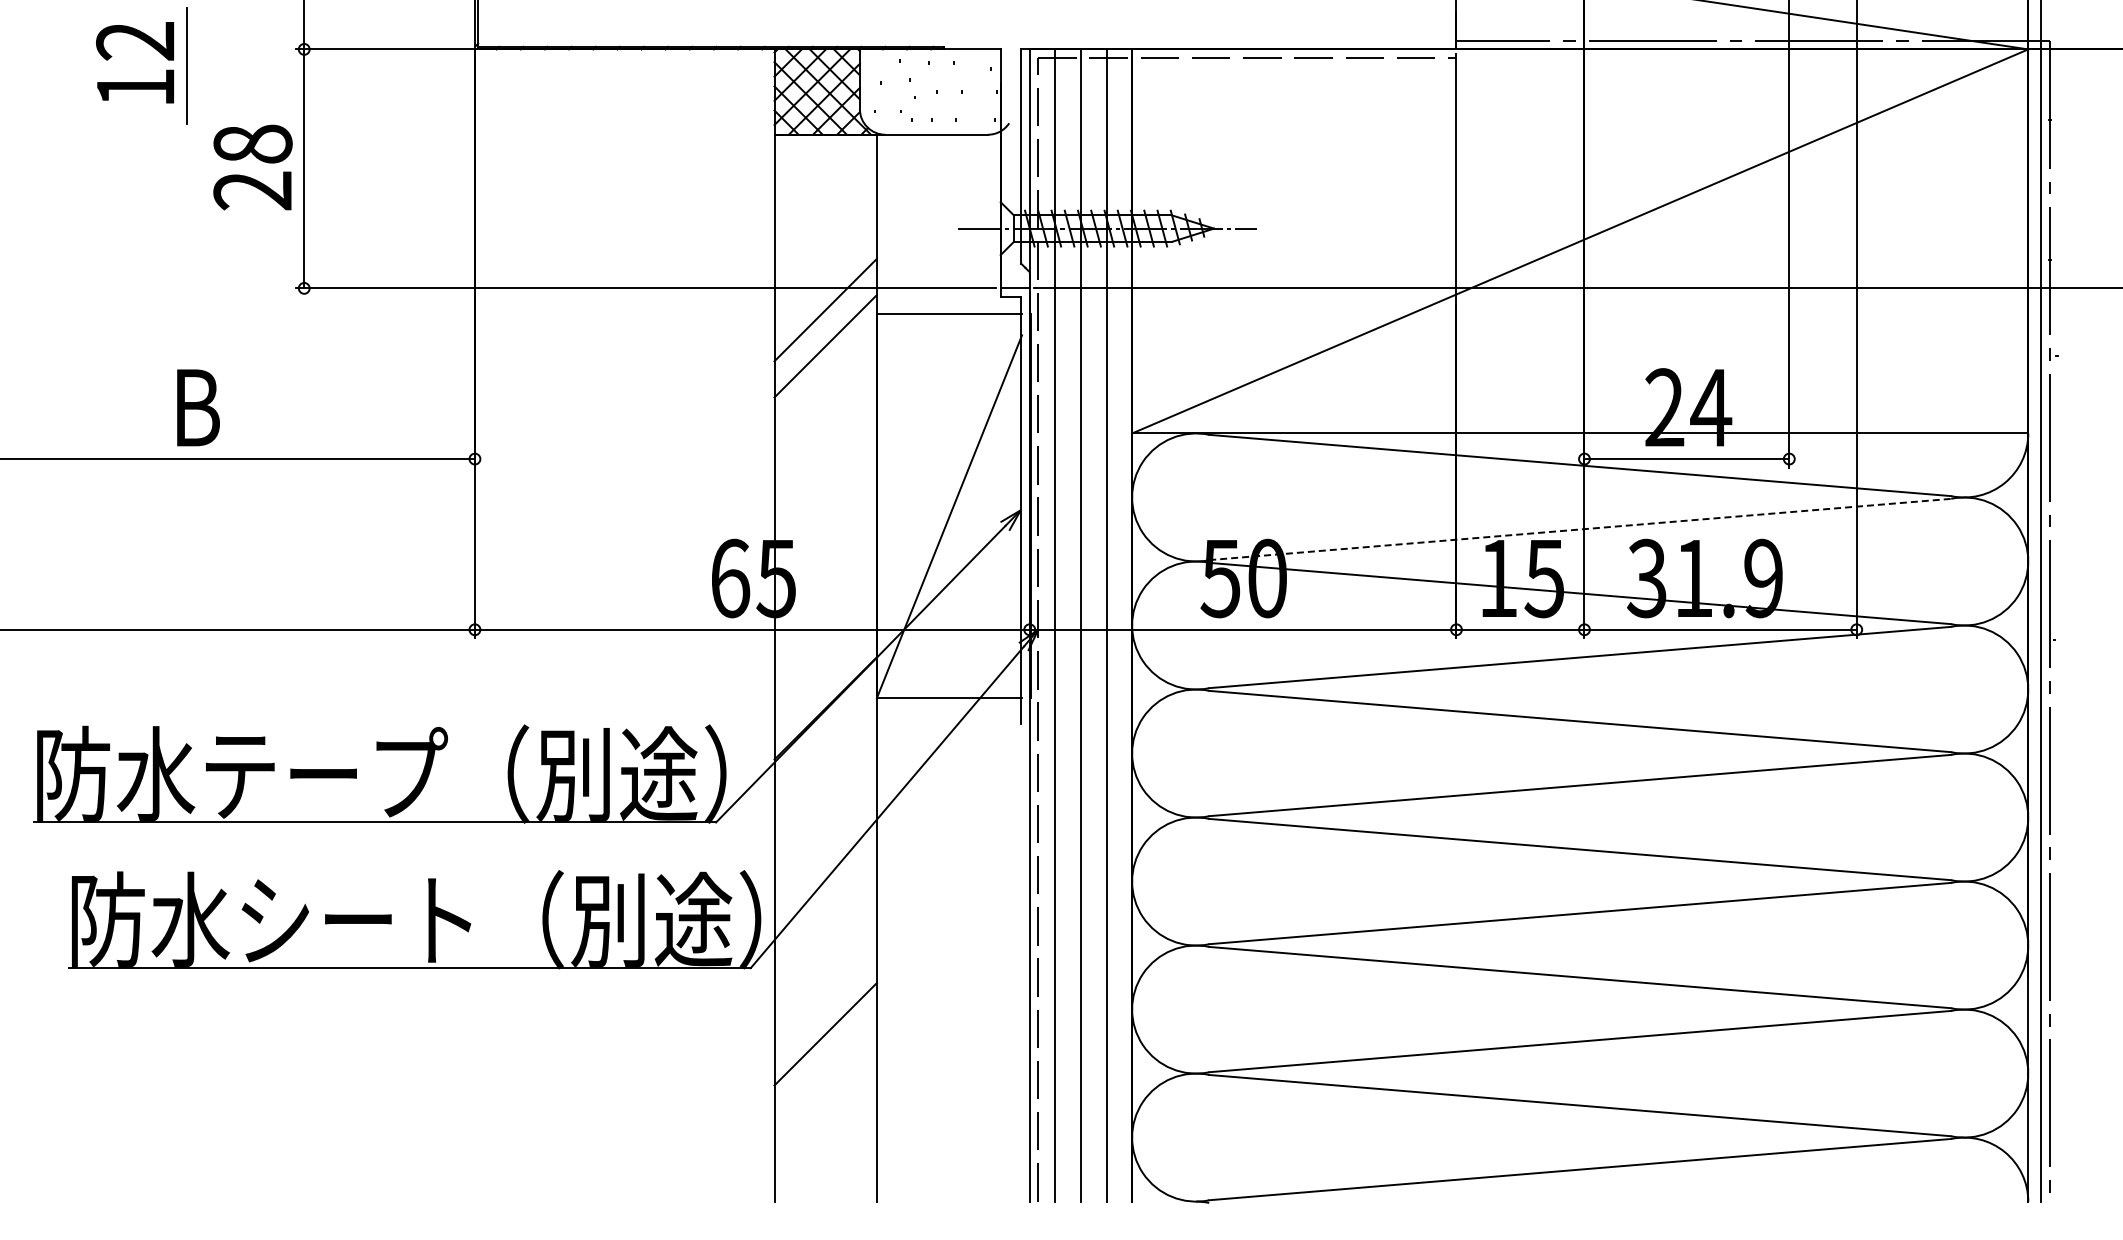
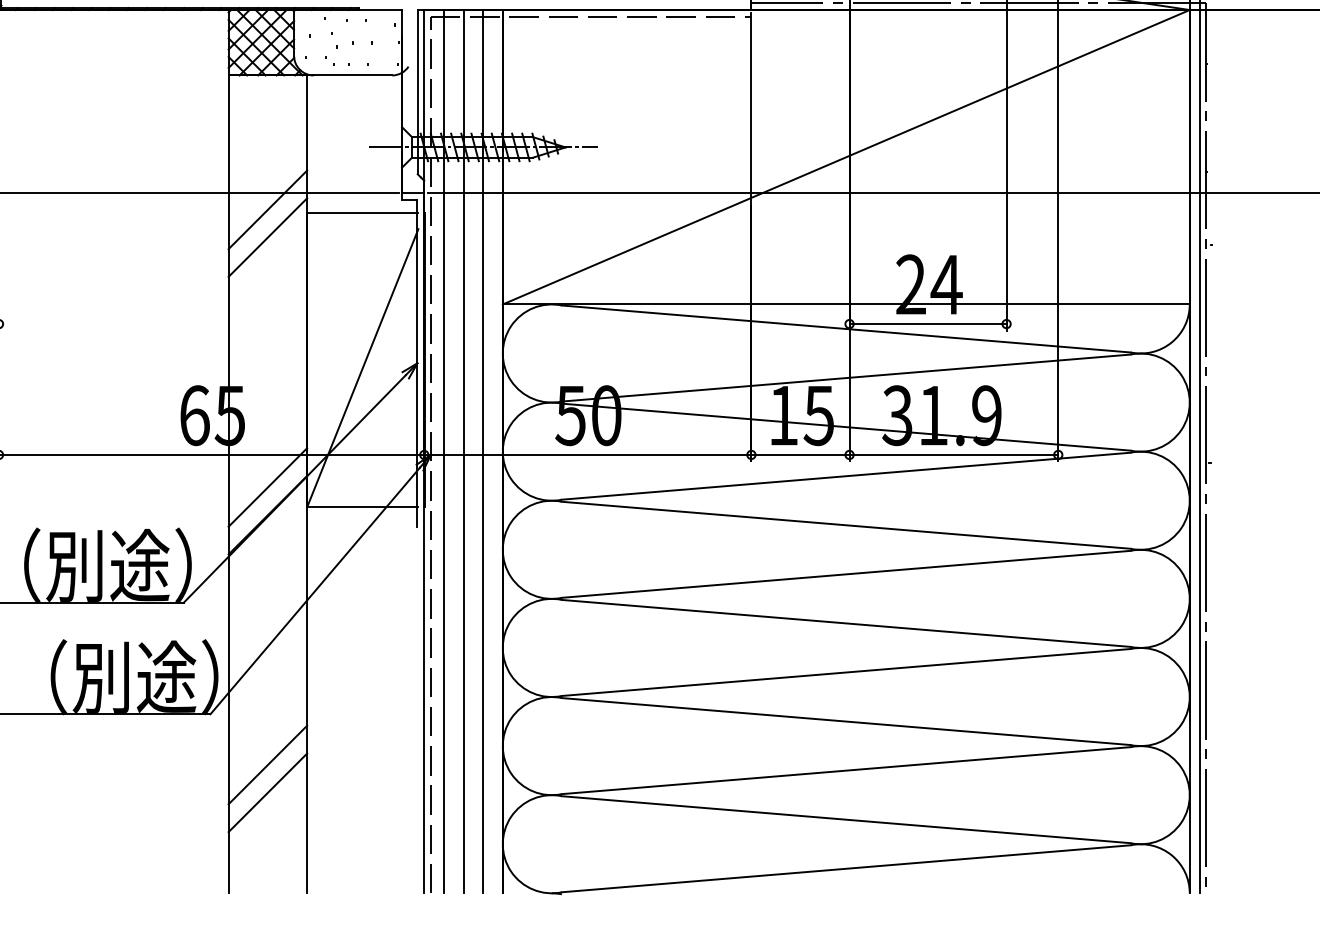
line: (1580, 529) -> (846, 378), dashed -> solid
line: (825, 671) -> (267, 486), added
line: (825, 1070) -> (267, 792), added

